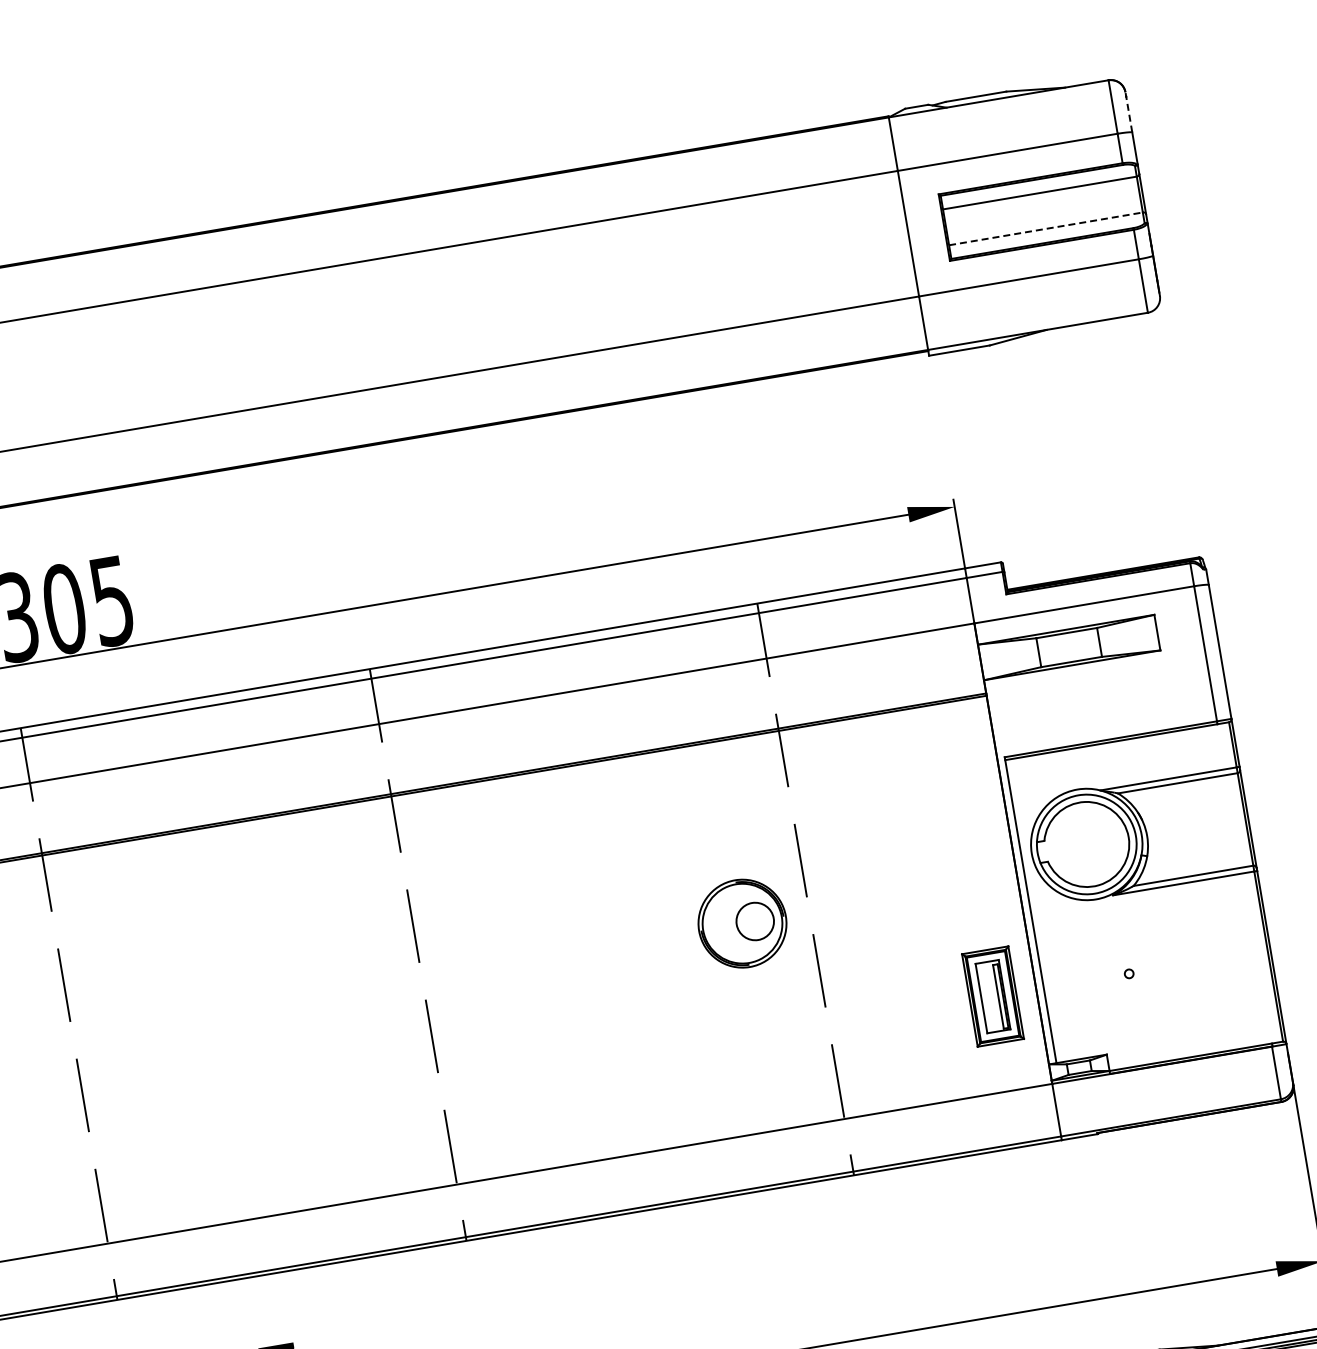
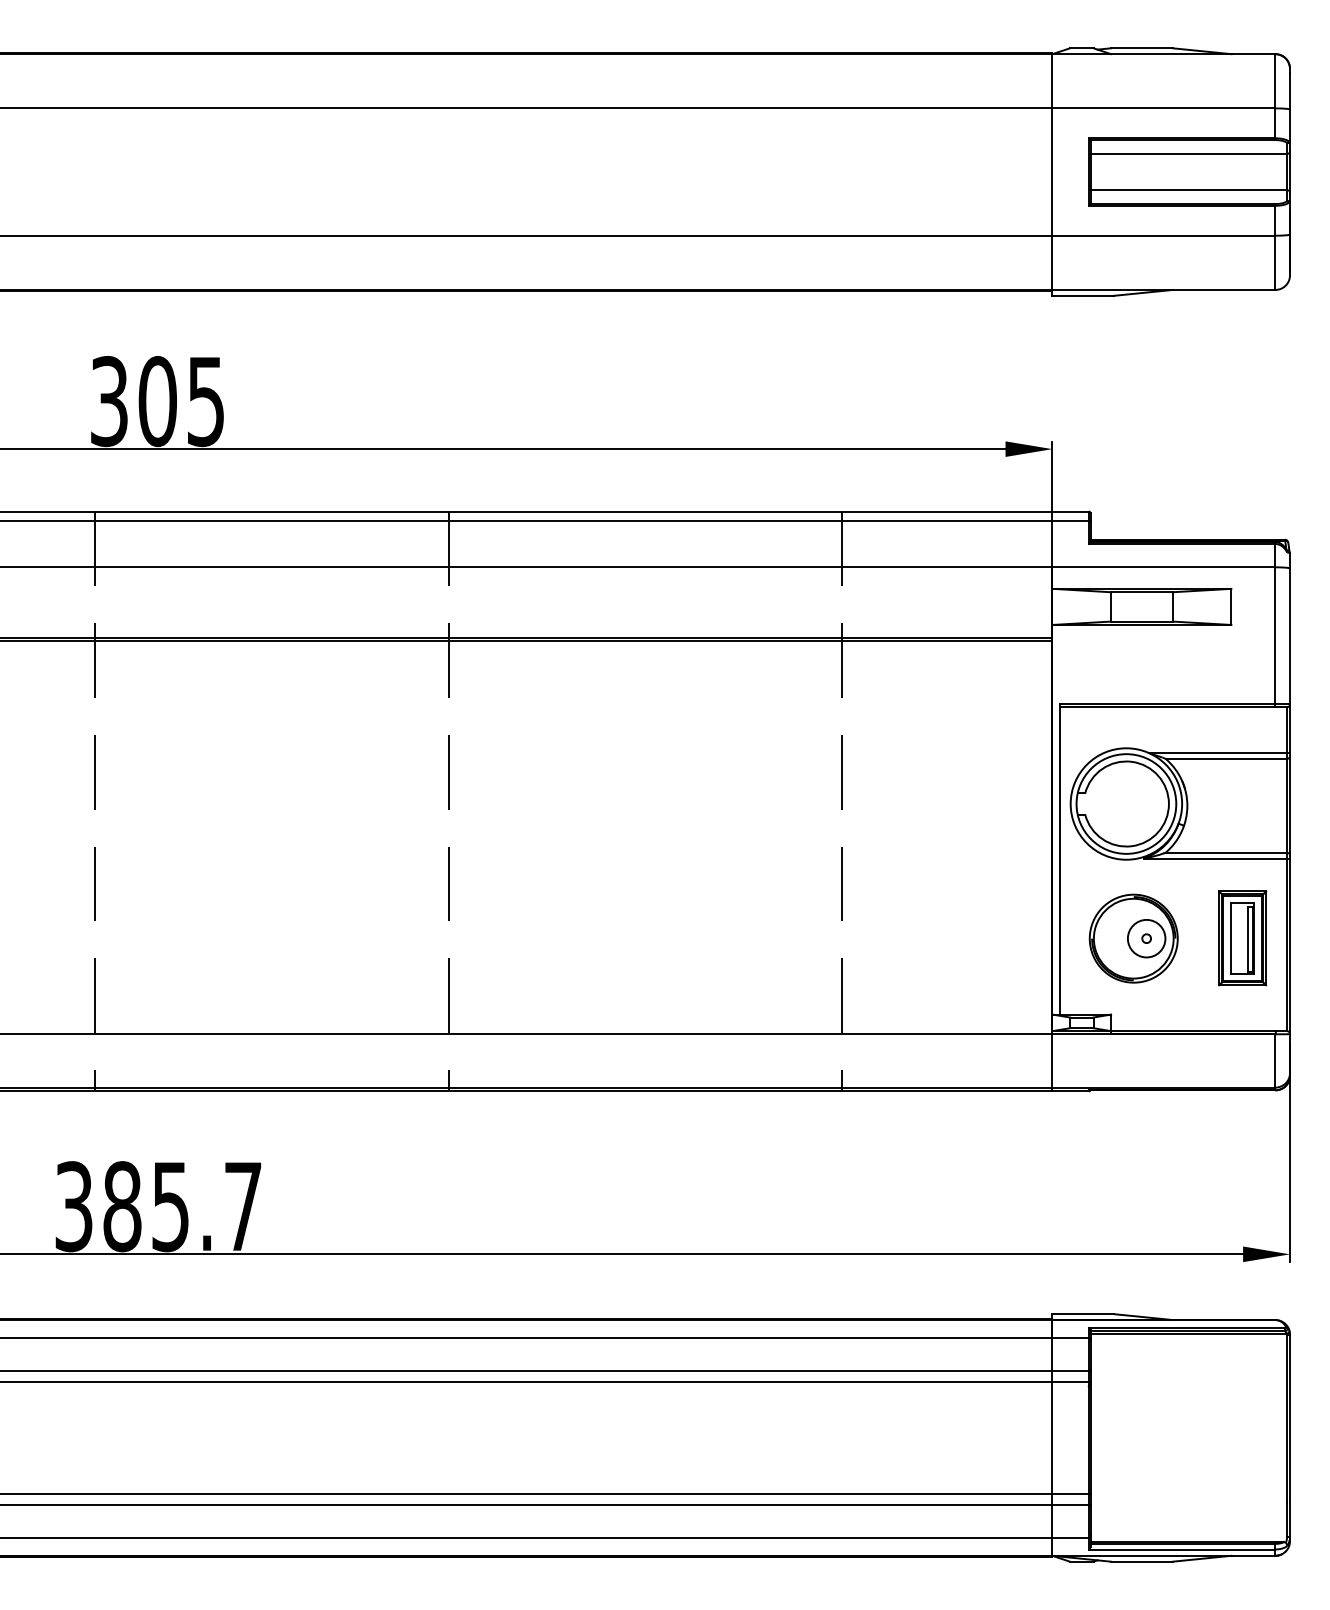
line: (1129, 111) -> (1290, 88), dashed -> solid
line: (1046, 229) -> (1189, 190), dashed -> solid
part: (742, 923) -> (1133, 938), moved
part: (992, 996) -> (1242, 938), moved

